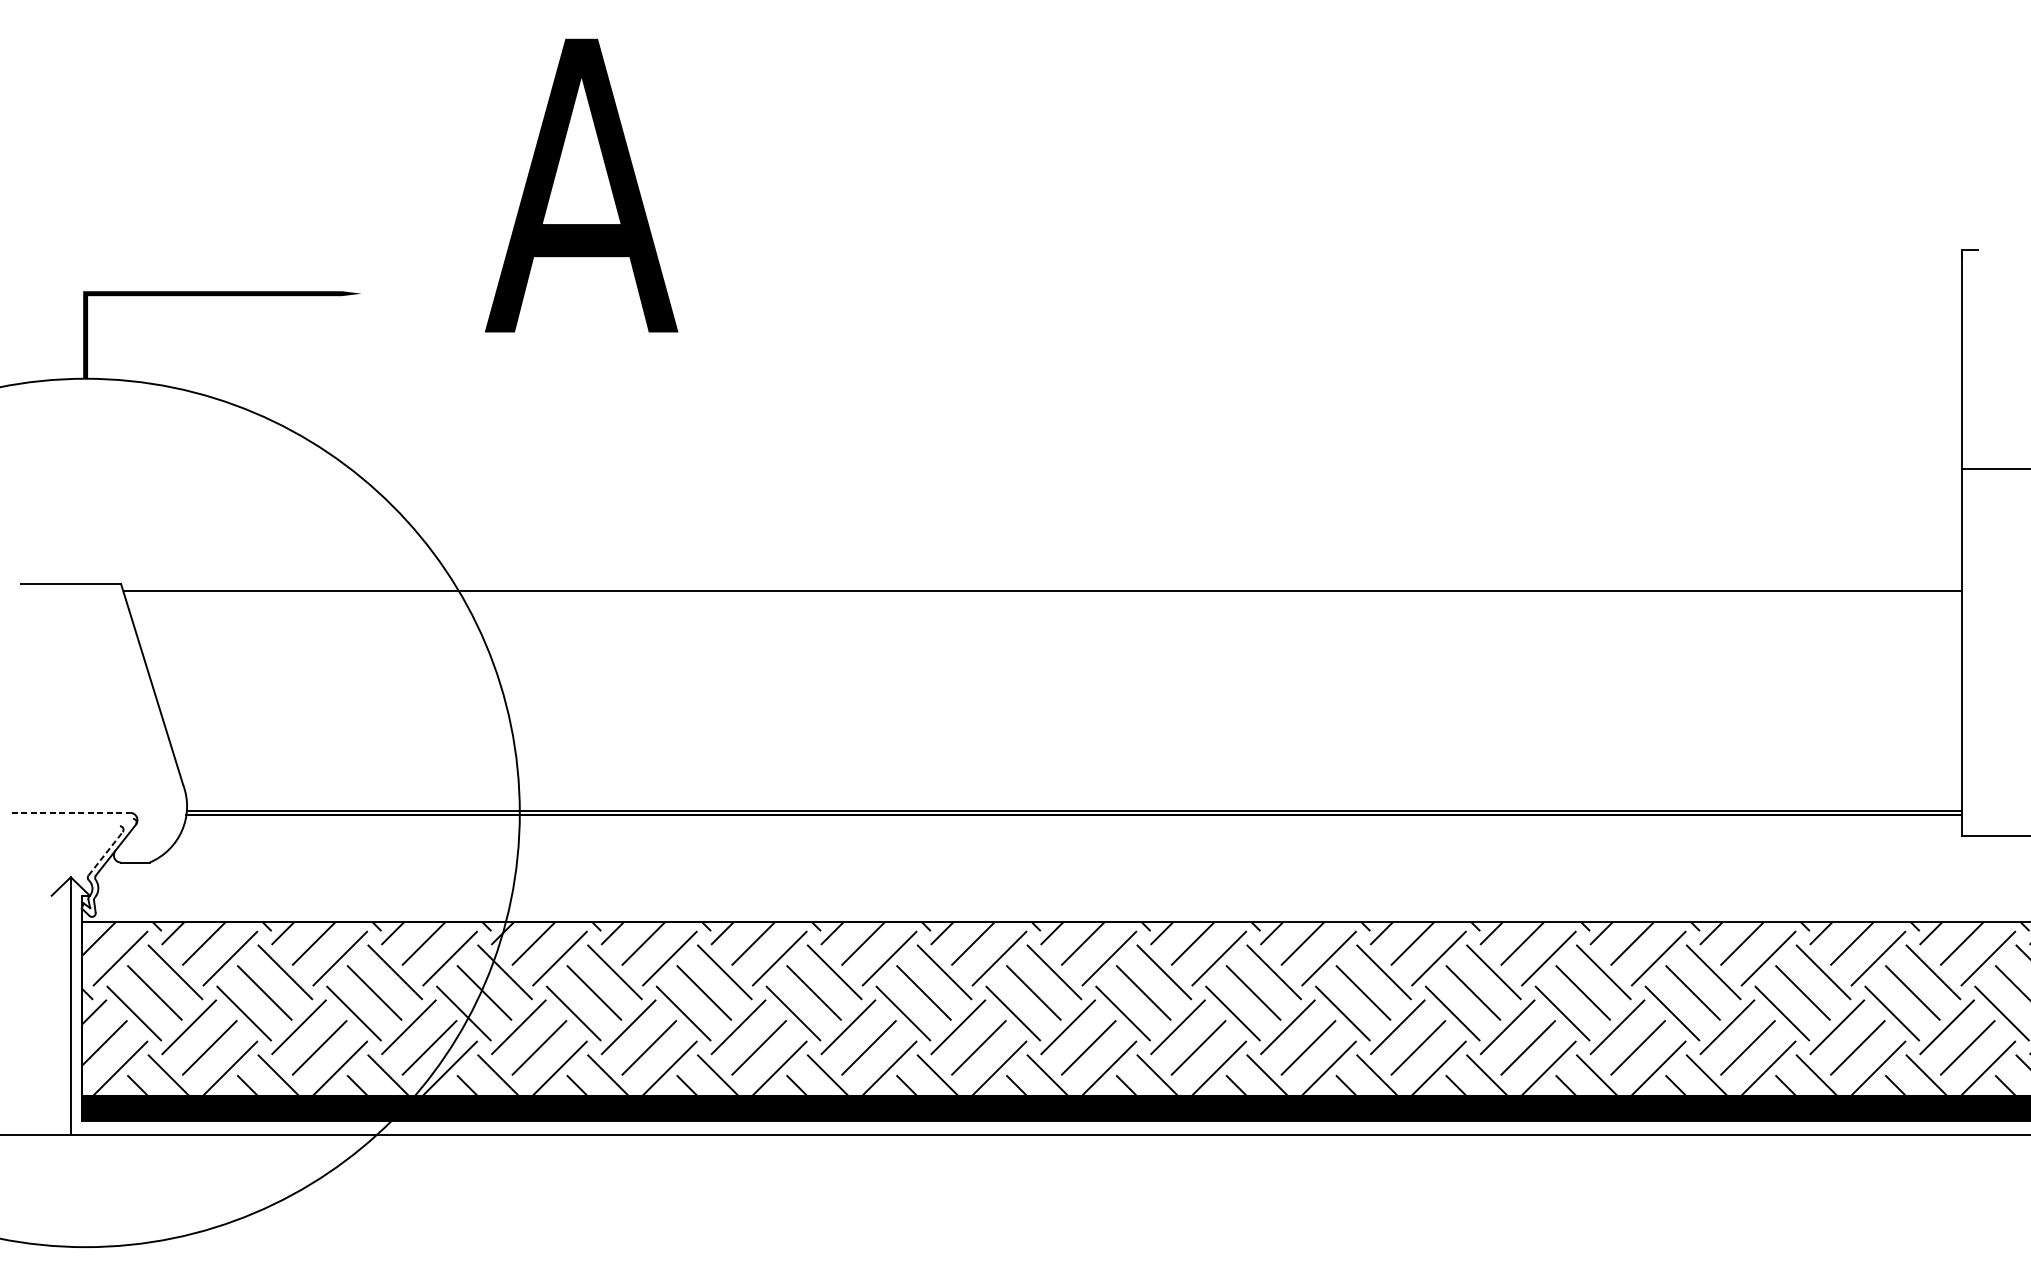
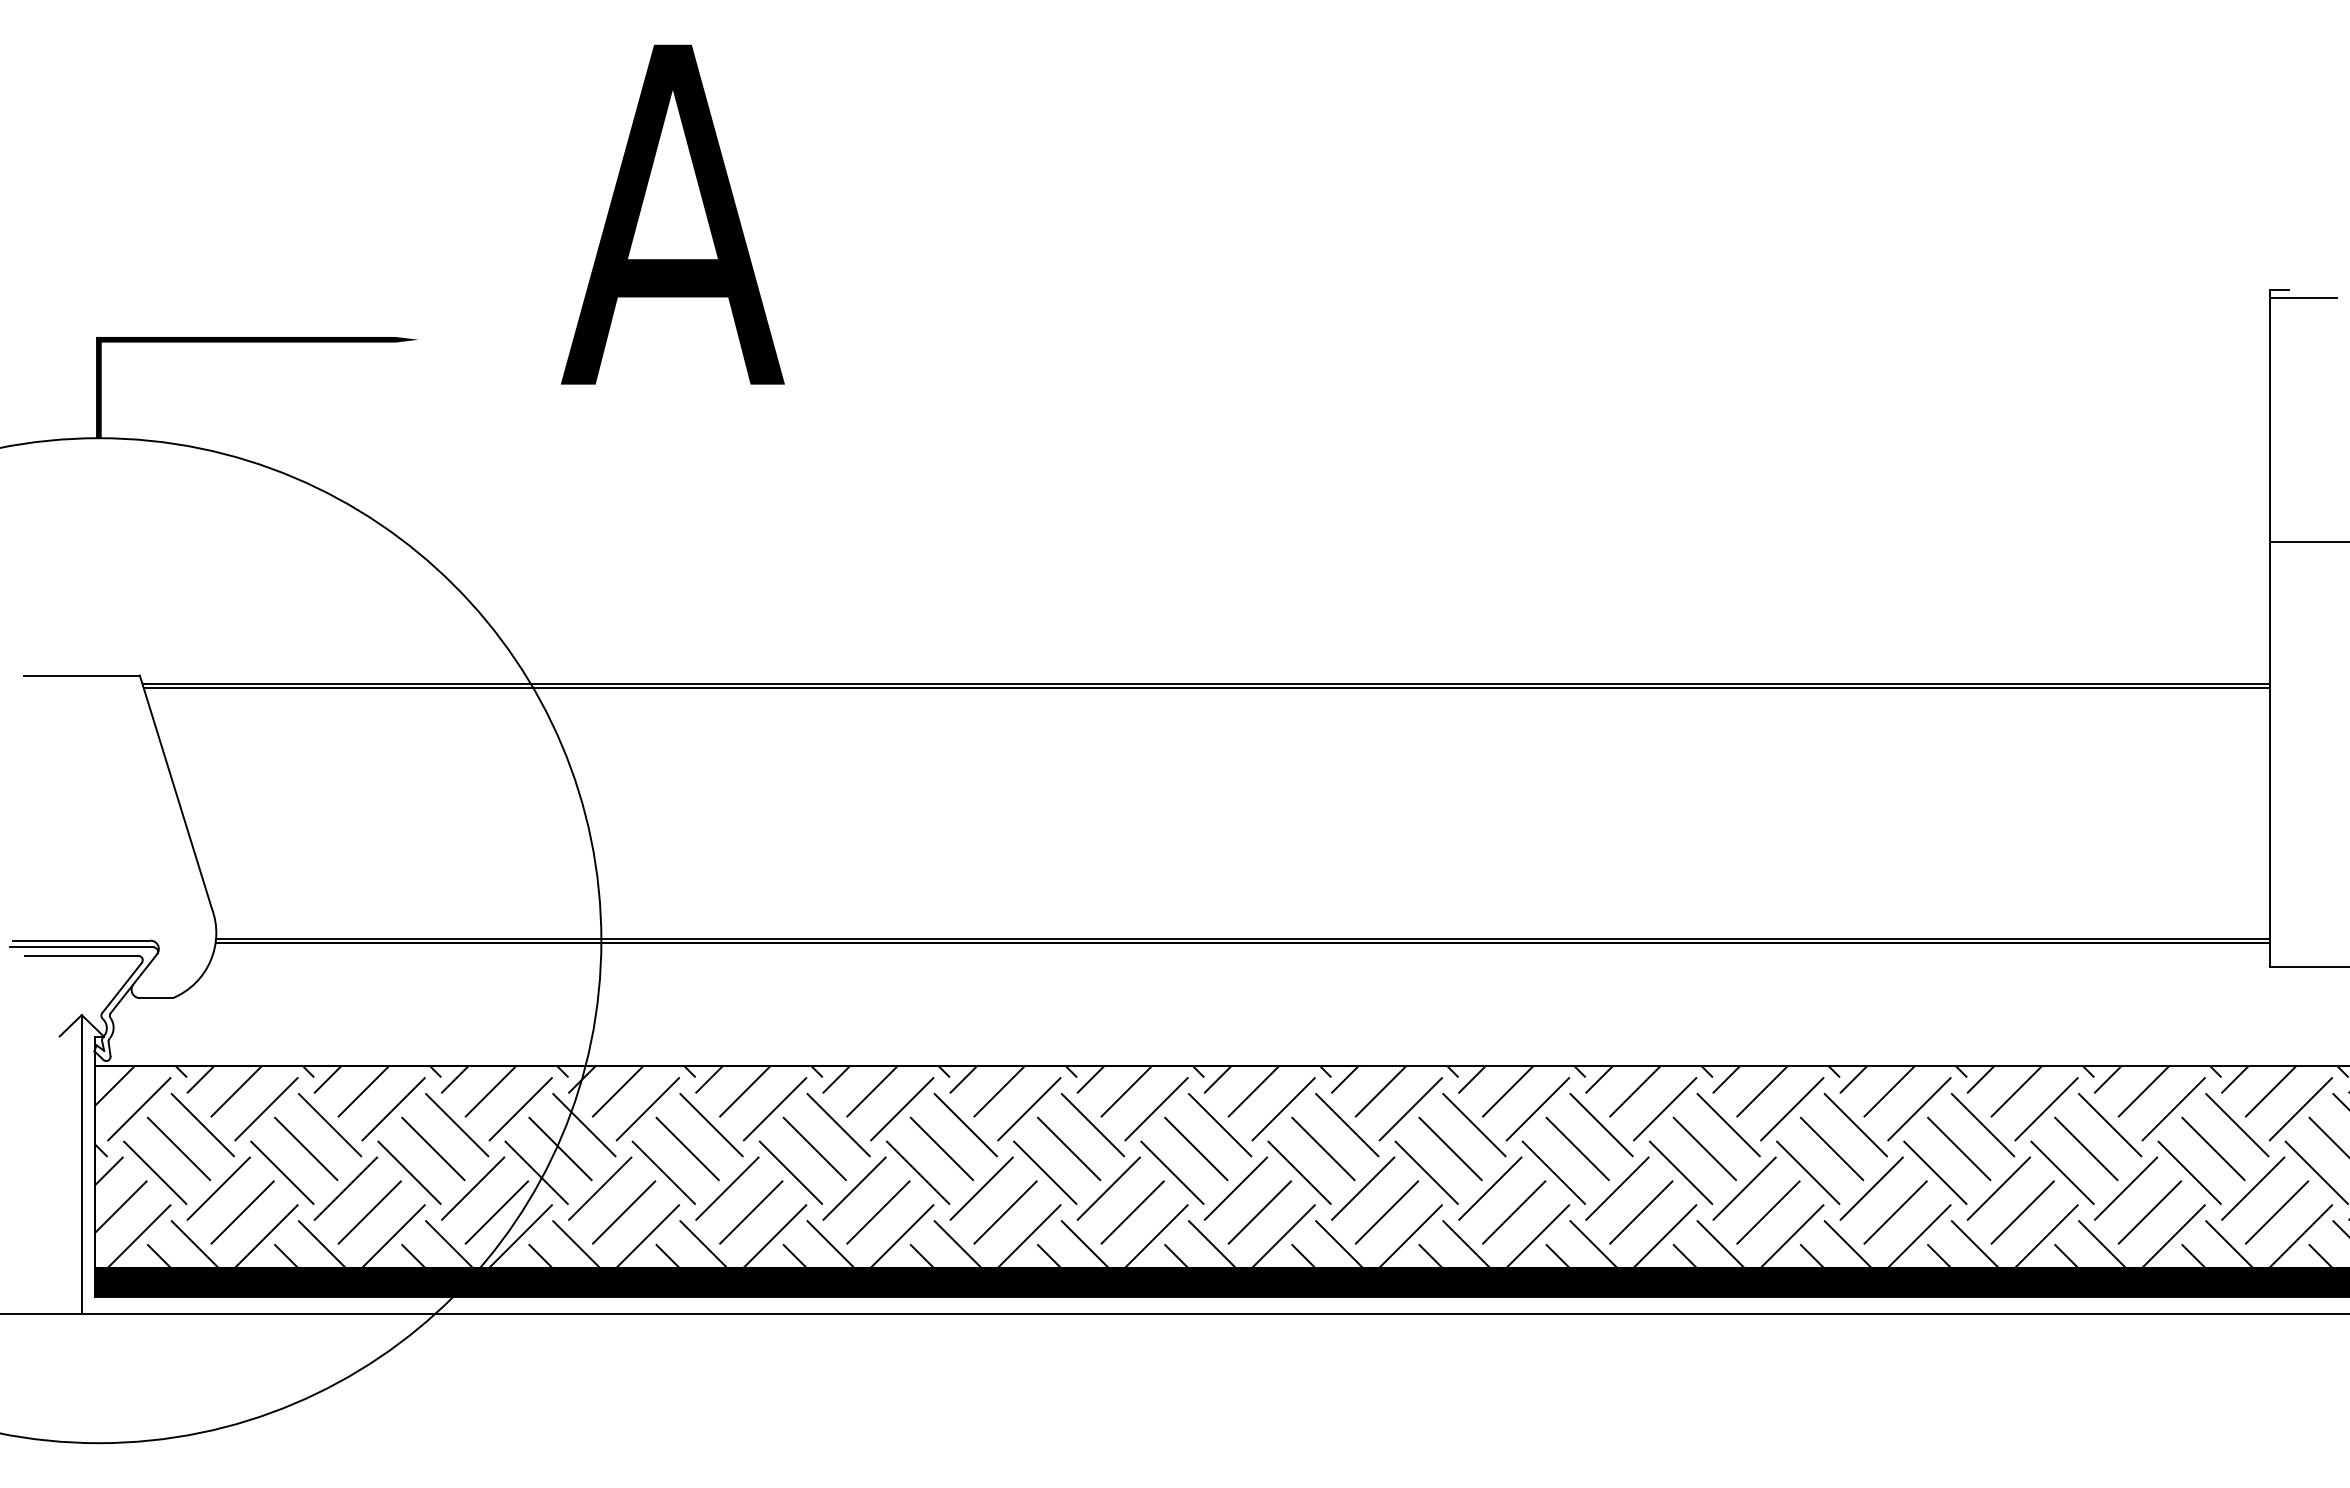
line: (1989, 257) -> (2302, 297), added
line: (1042, 594) -> (1206, 687), added
line: (70, 812) -> (81, 940), dashed -> solid
line: (70, 818) -> (81, 947), added
line: (70, 825) -> (81, 955), added
line: (106, 853) -> (122, 987), dashed -> solid

